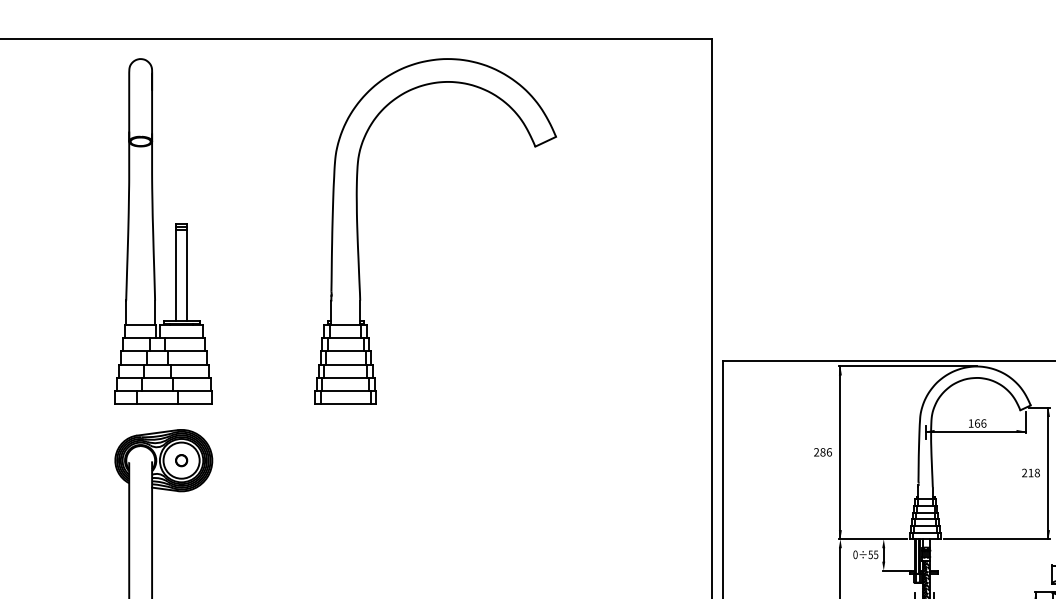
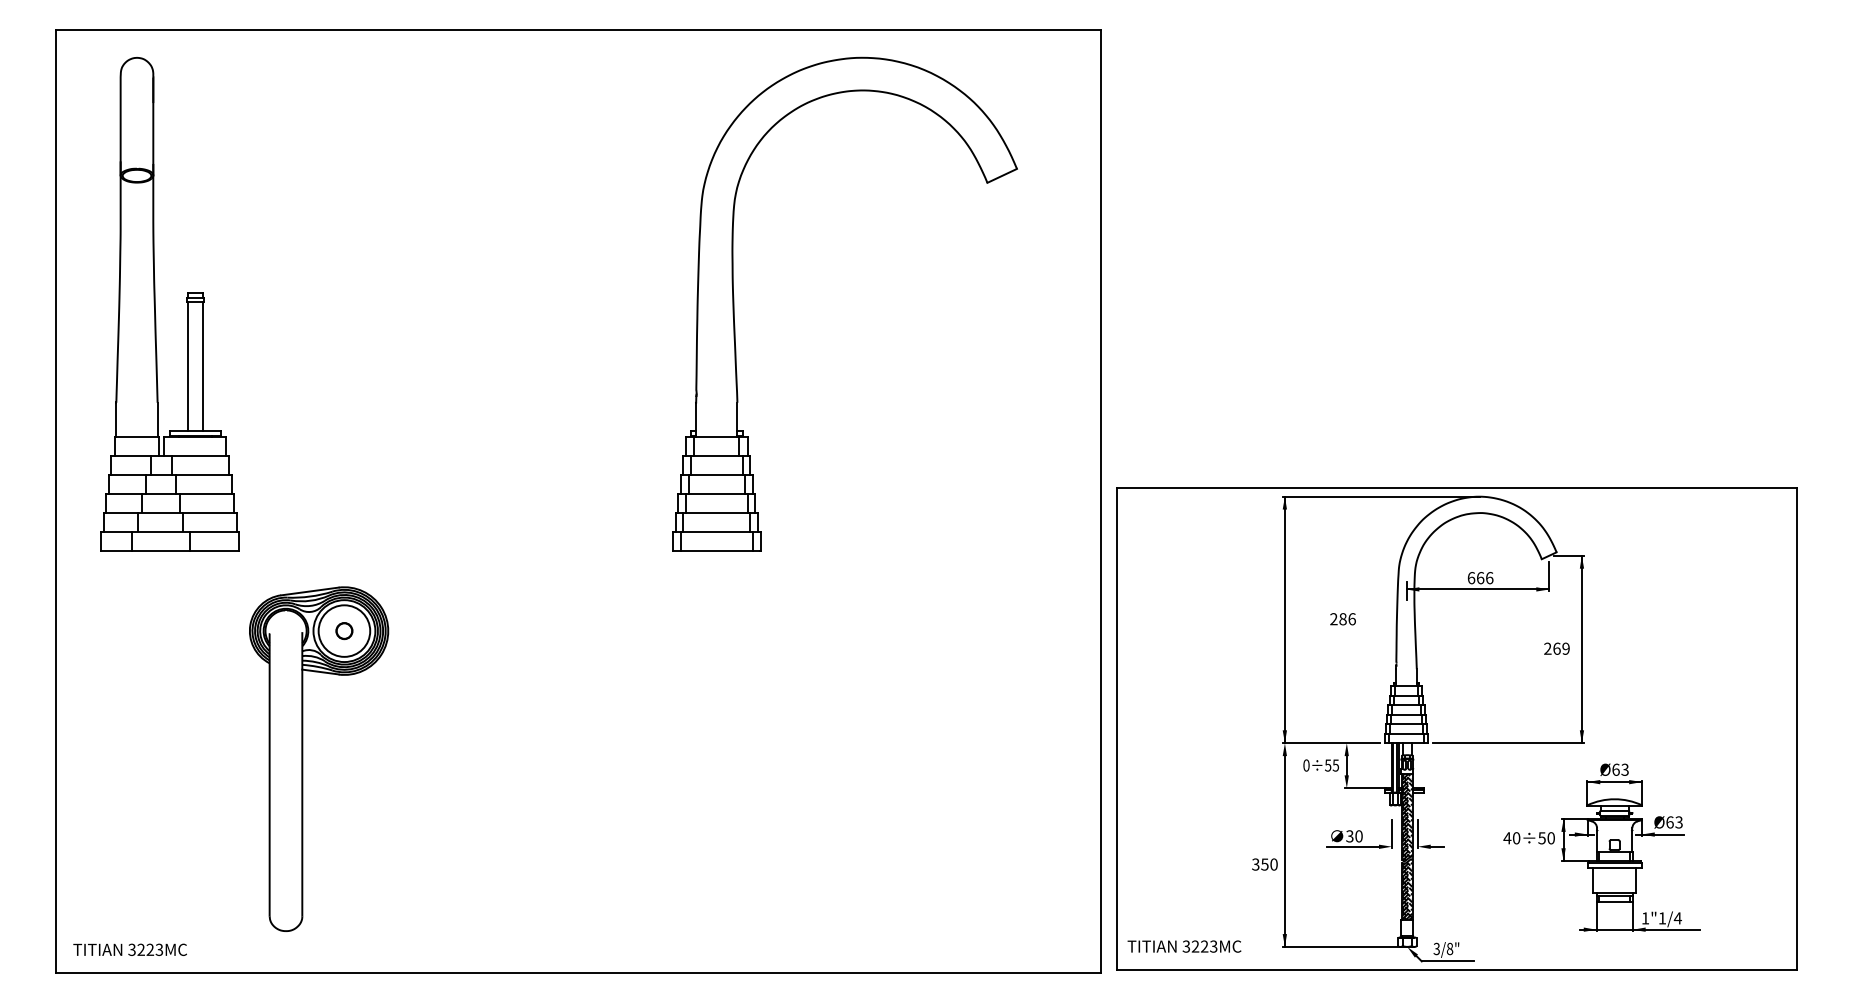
part: (153, 231) -> (155, 304), moved
part: (358, 231) -> (734, 303), moved
text: (971, 423) -> (1471, 578), 166 -> 666
text: (822, 452) -> (1342, 619), moved
text: (1034, 472) -> (1561, 648), 218 -> 269

